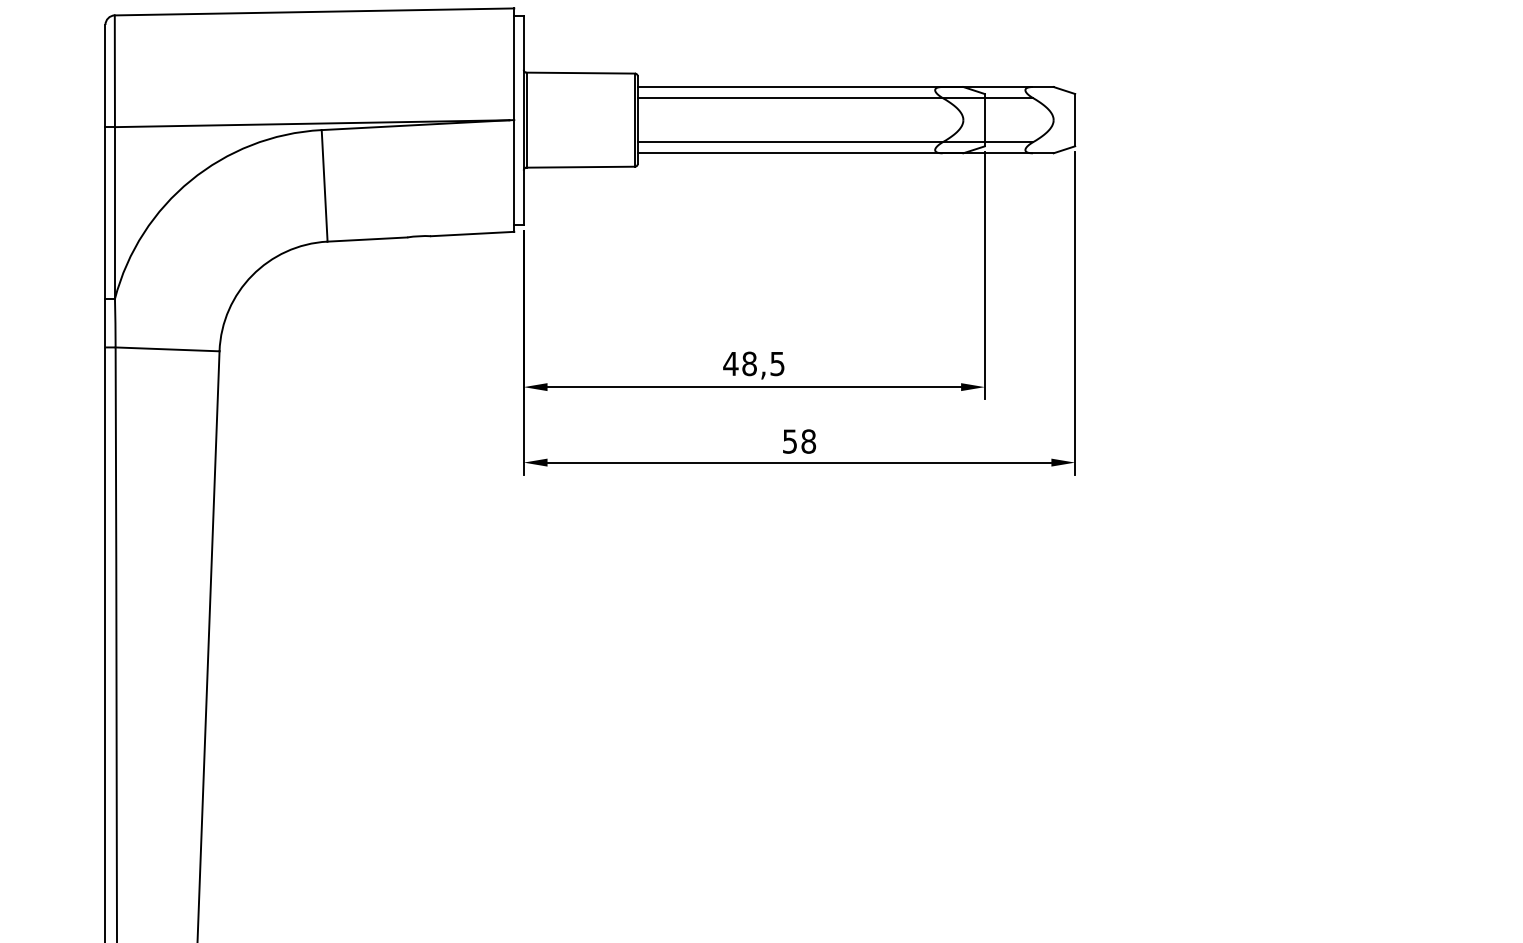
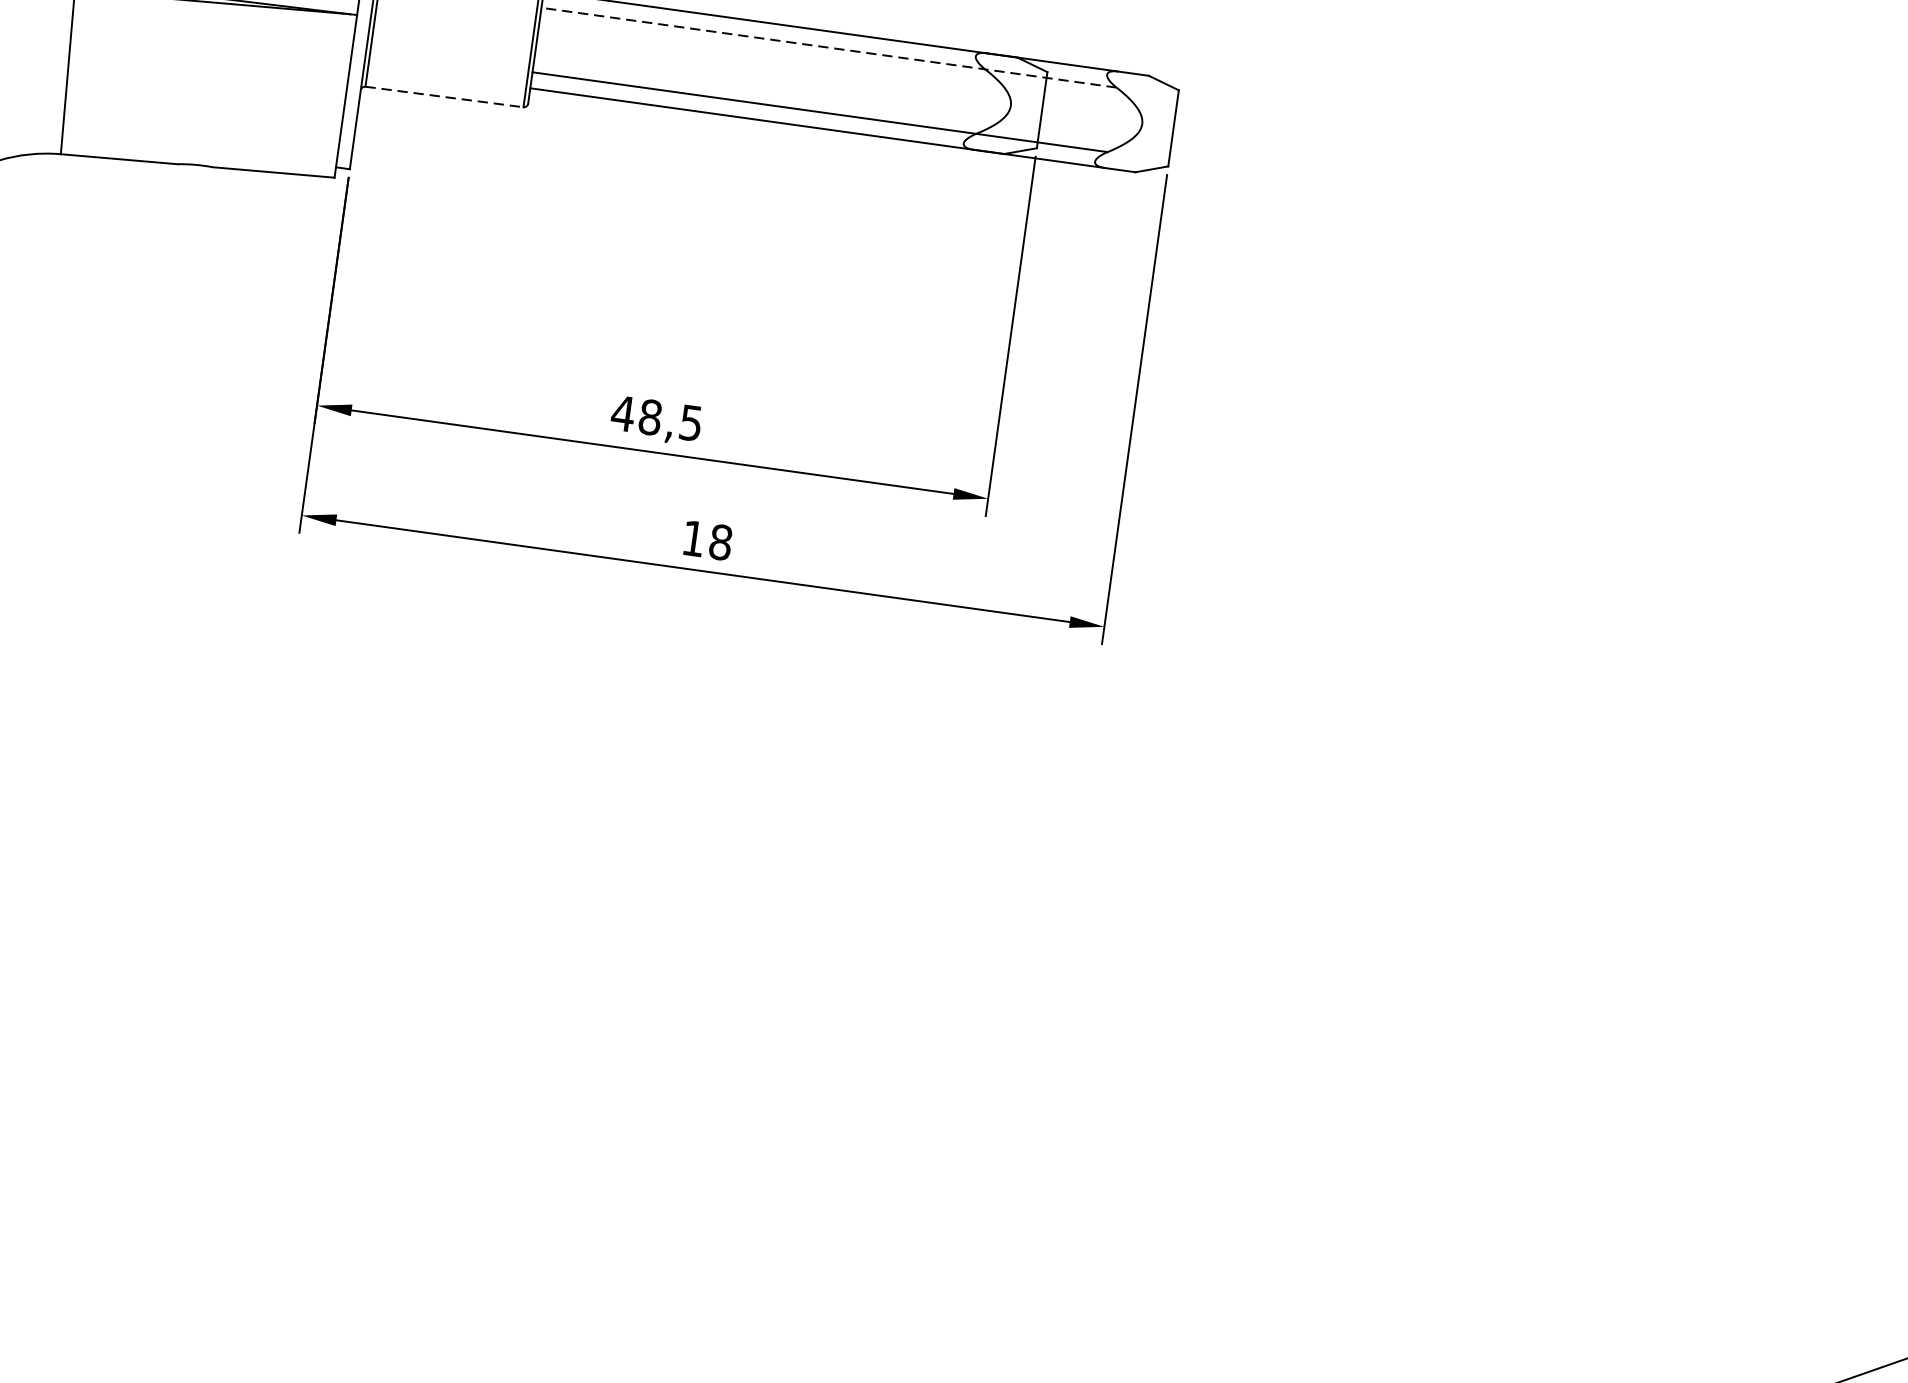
line: (835, 98) -> (829, 48), solid -> dashed
line: (581, 167) -> (445, 97), solid -> dashed
text: (789, 441) -> (692, 538), 58 -> 18

